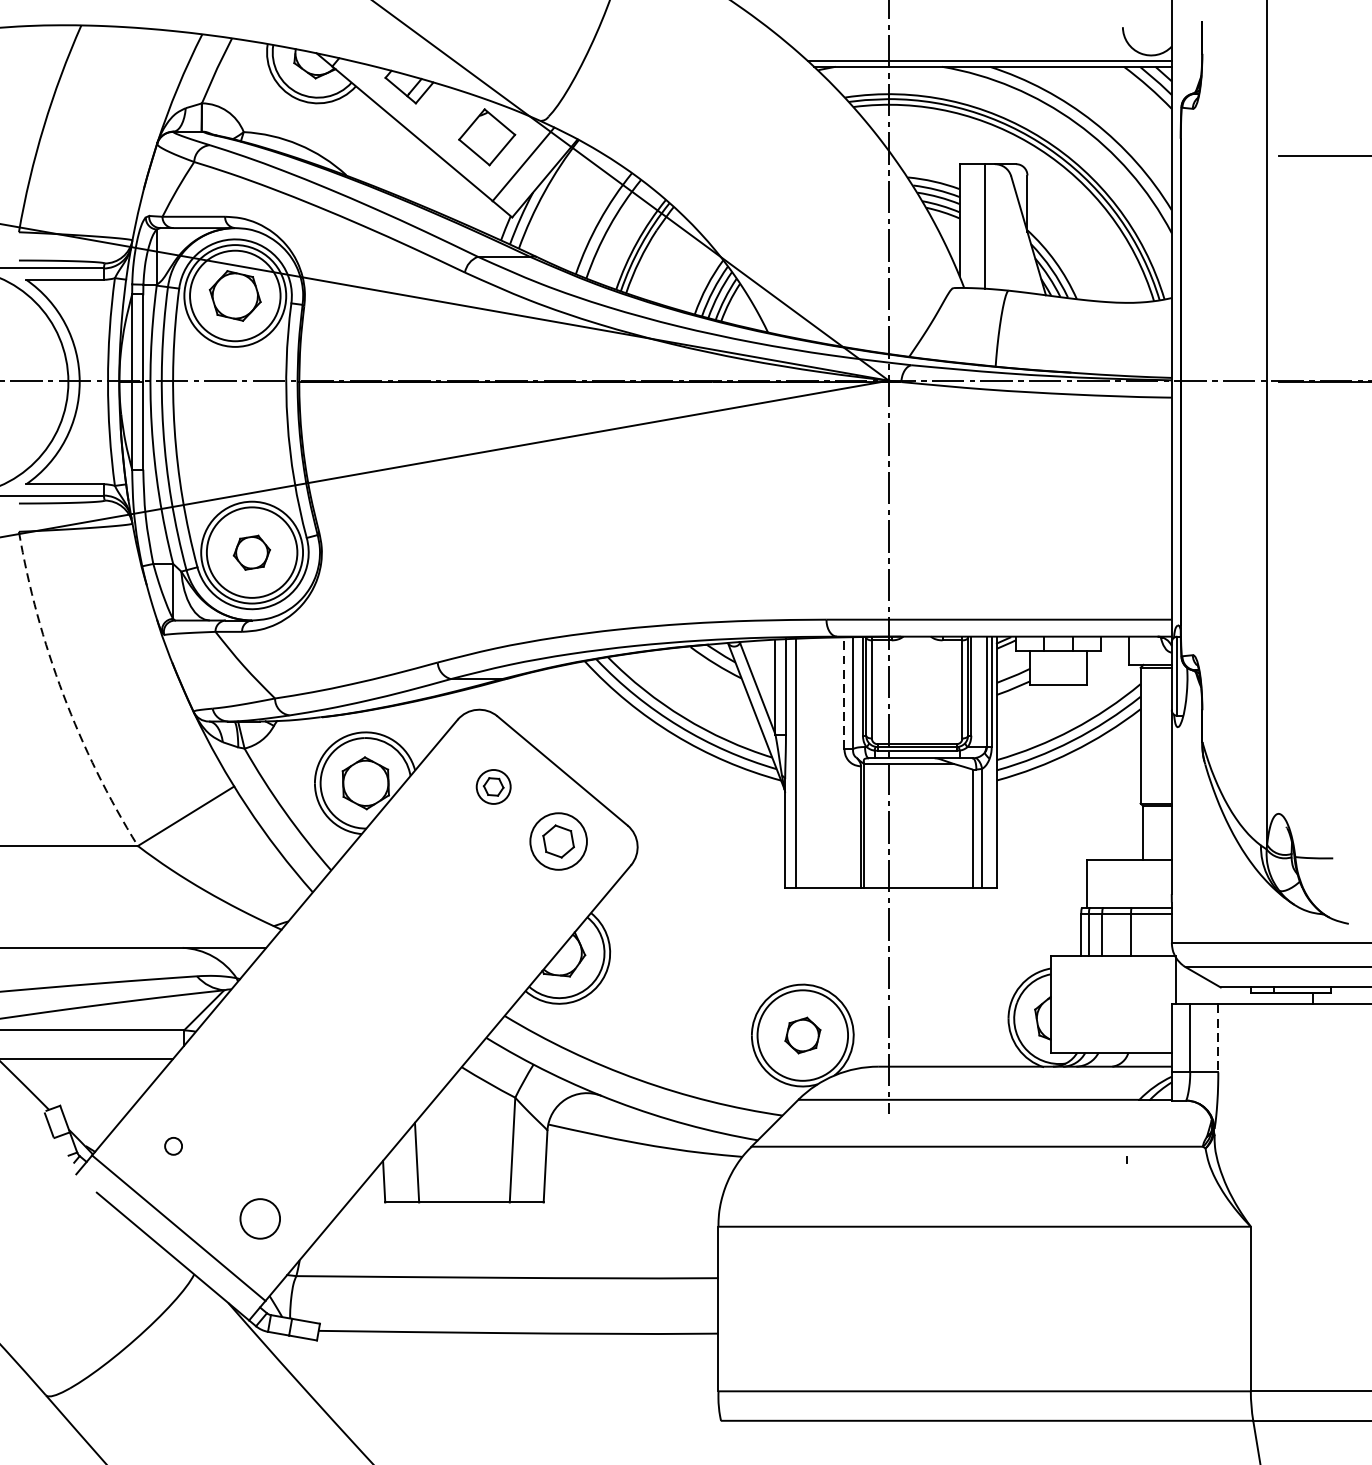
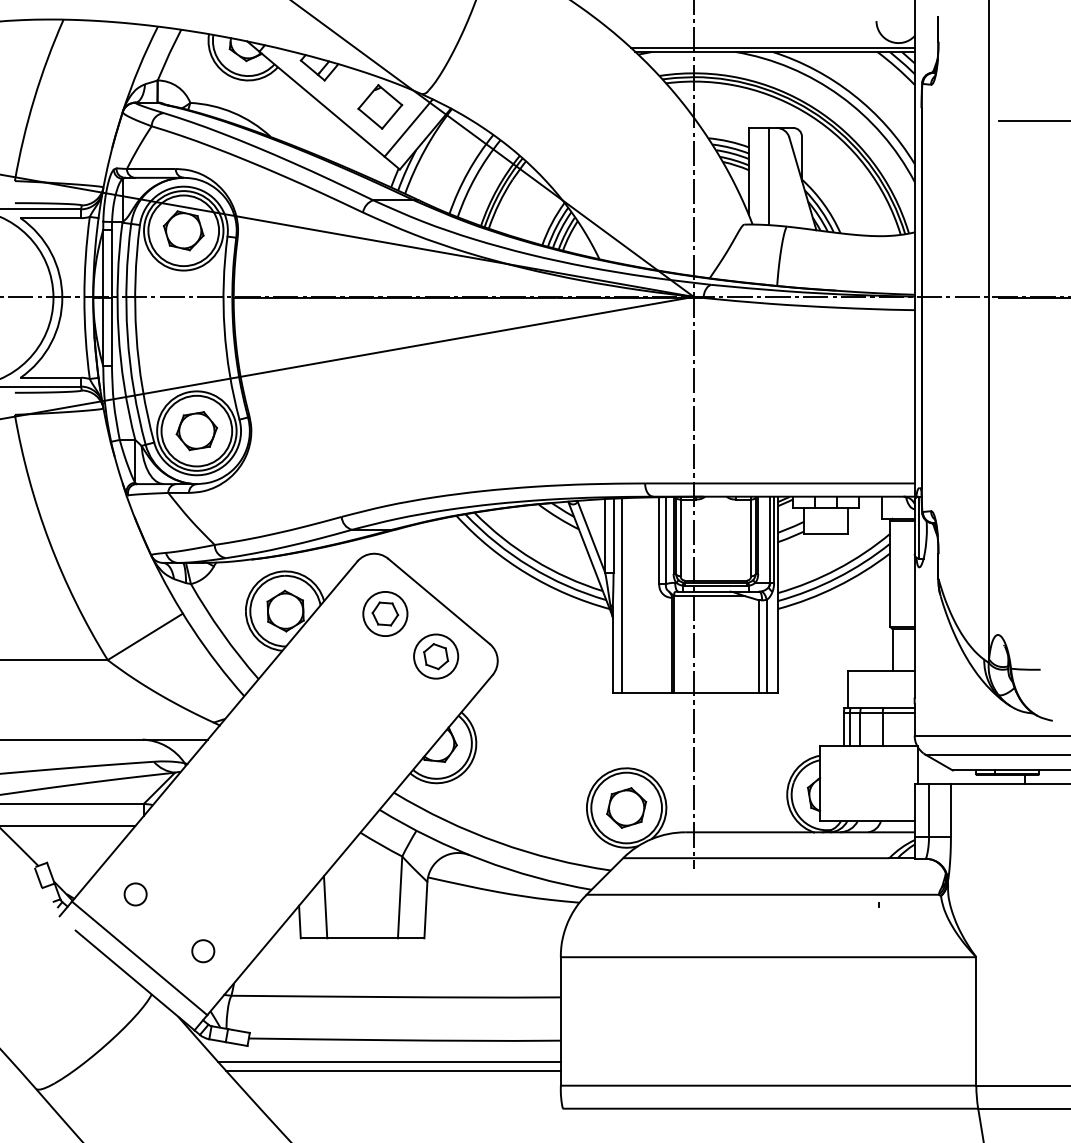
part: (251, 553) -> (196, 431), size x1.43
line: (844, 692) -> (659, 540), dashed -> solid
arc: (63, 694) -> (49, 541), dashed -> solid
part: (493, 786) -> (385, 613), size x1.67
part: (802, 1034) -> (626, 807), size x1.43
line: (1217, 1038) -> (950, 810), dashed -> solid
circle: (173, 1146) -> (135, 894), size x1.67
circle: (260, 1219) -> (203, 951), size x0.71
line: (498, 1360) -> (389, 1061), added
line: (504, 1371) -> (393, 1070), added

